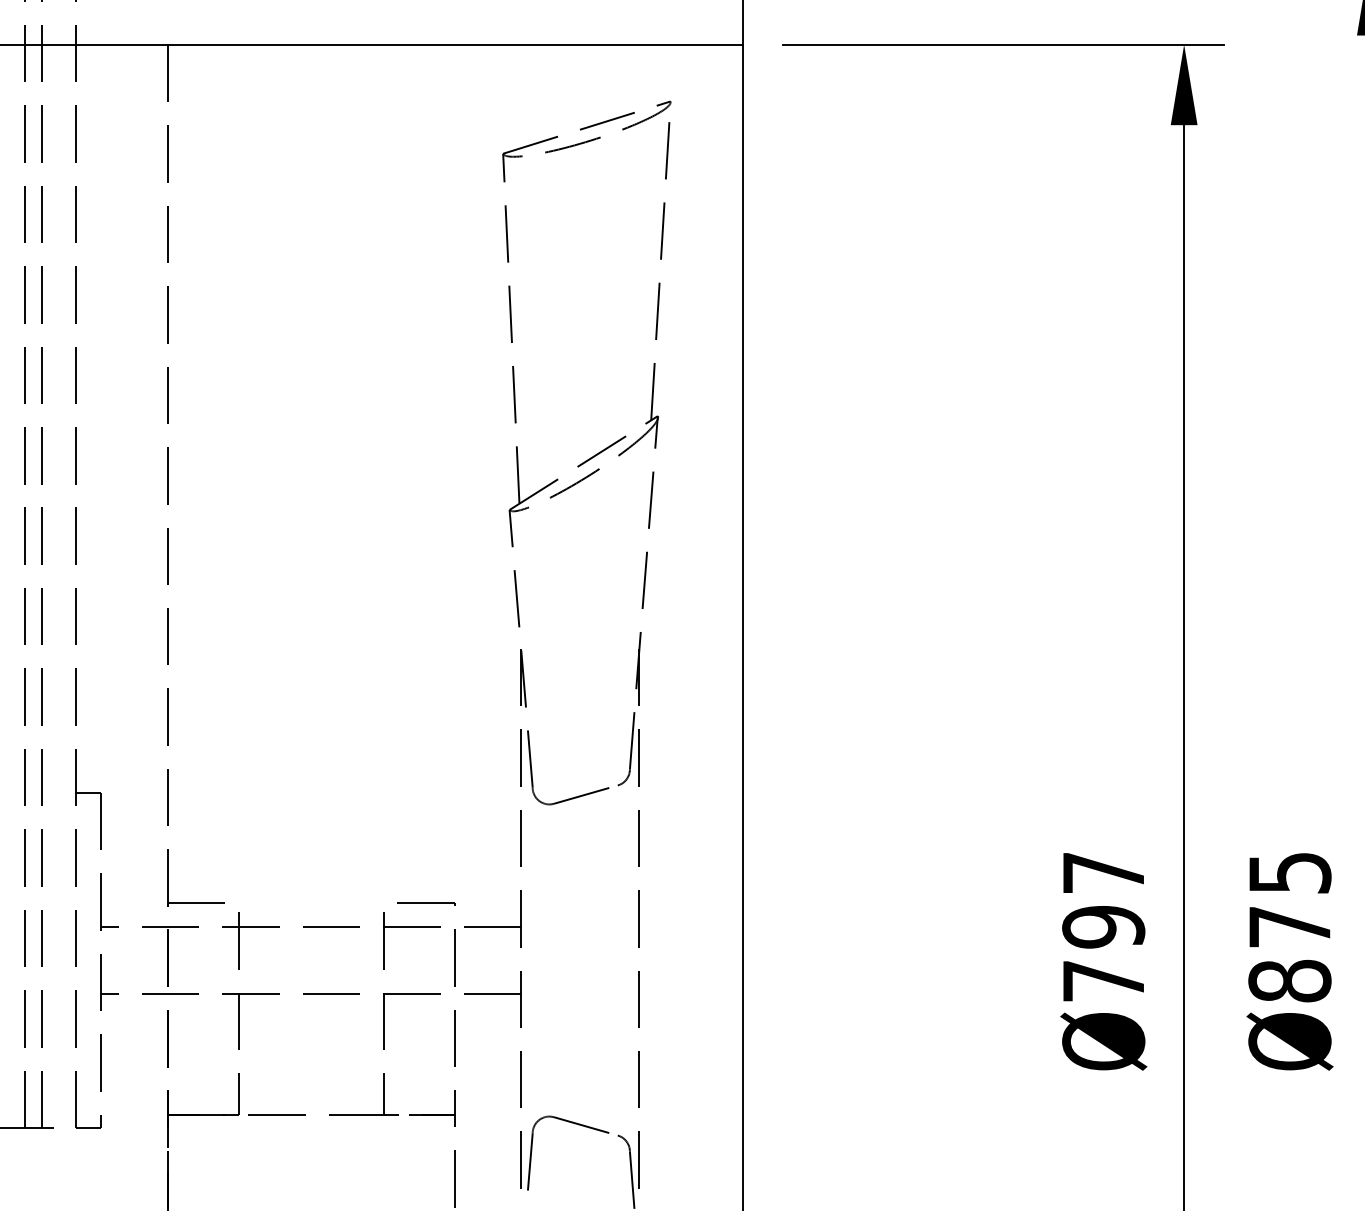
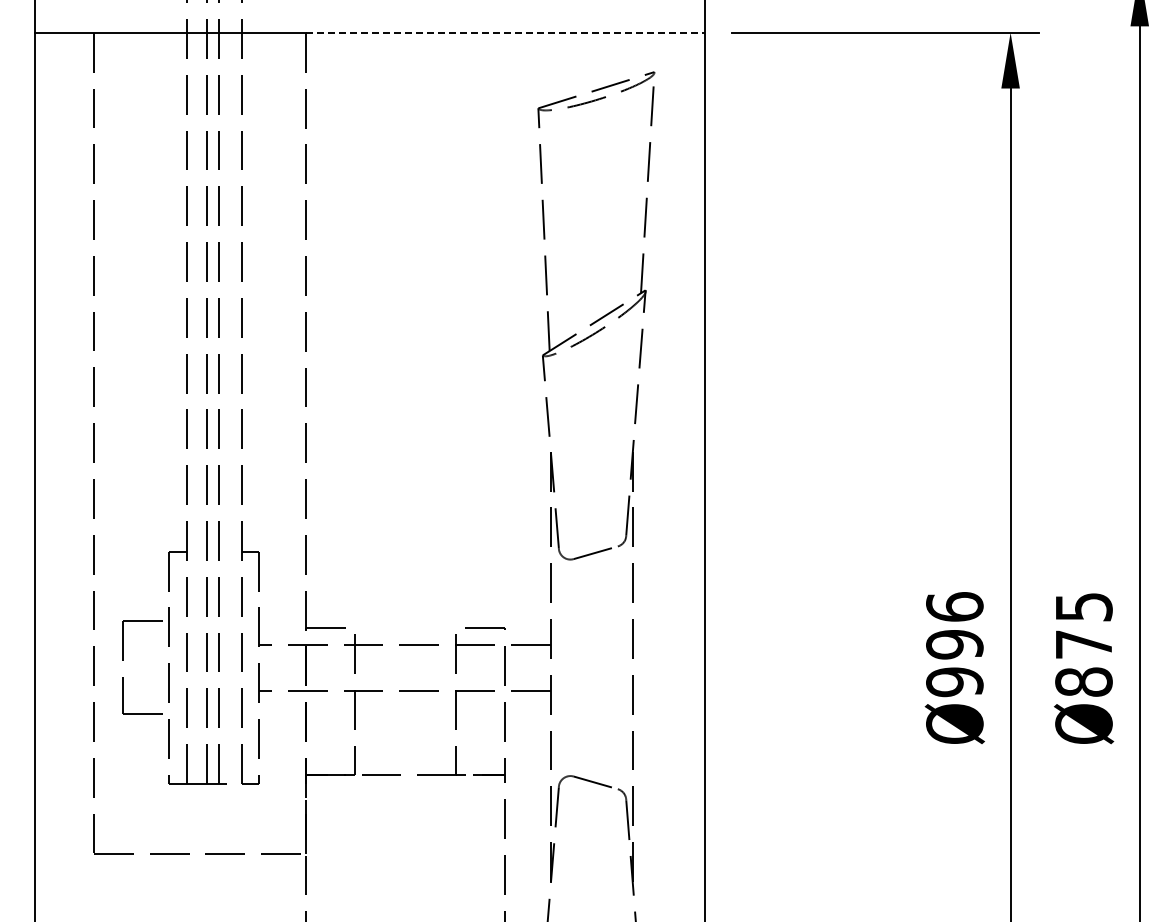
line: (455, 44) -> (505, 32), solid -> dashed
text: (1103, 926) -> (954, 644), Ø797 -> Ø996

